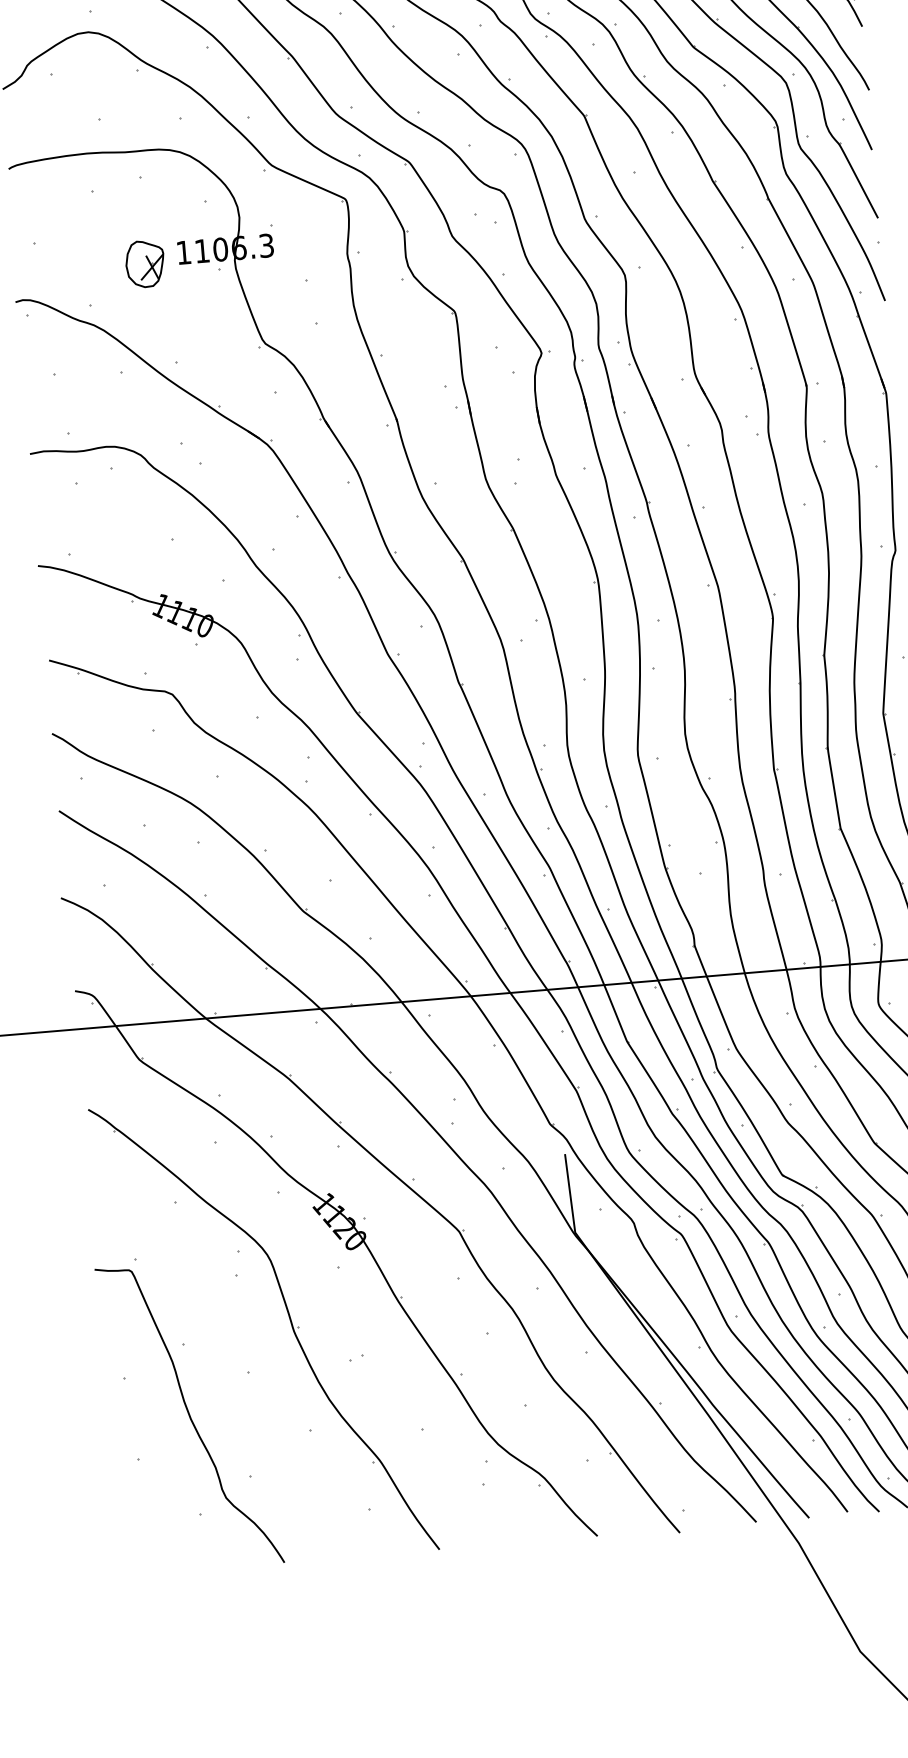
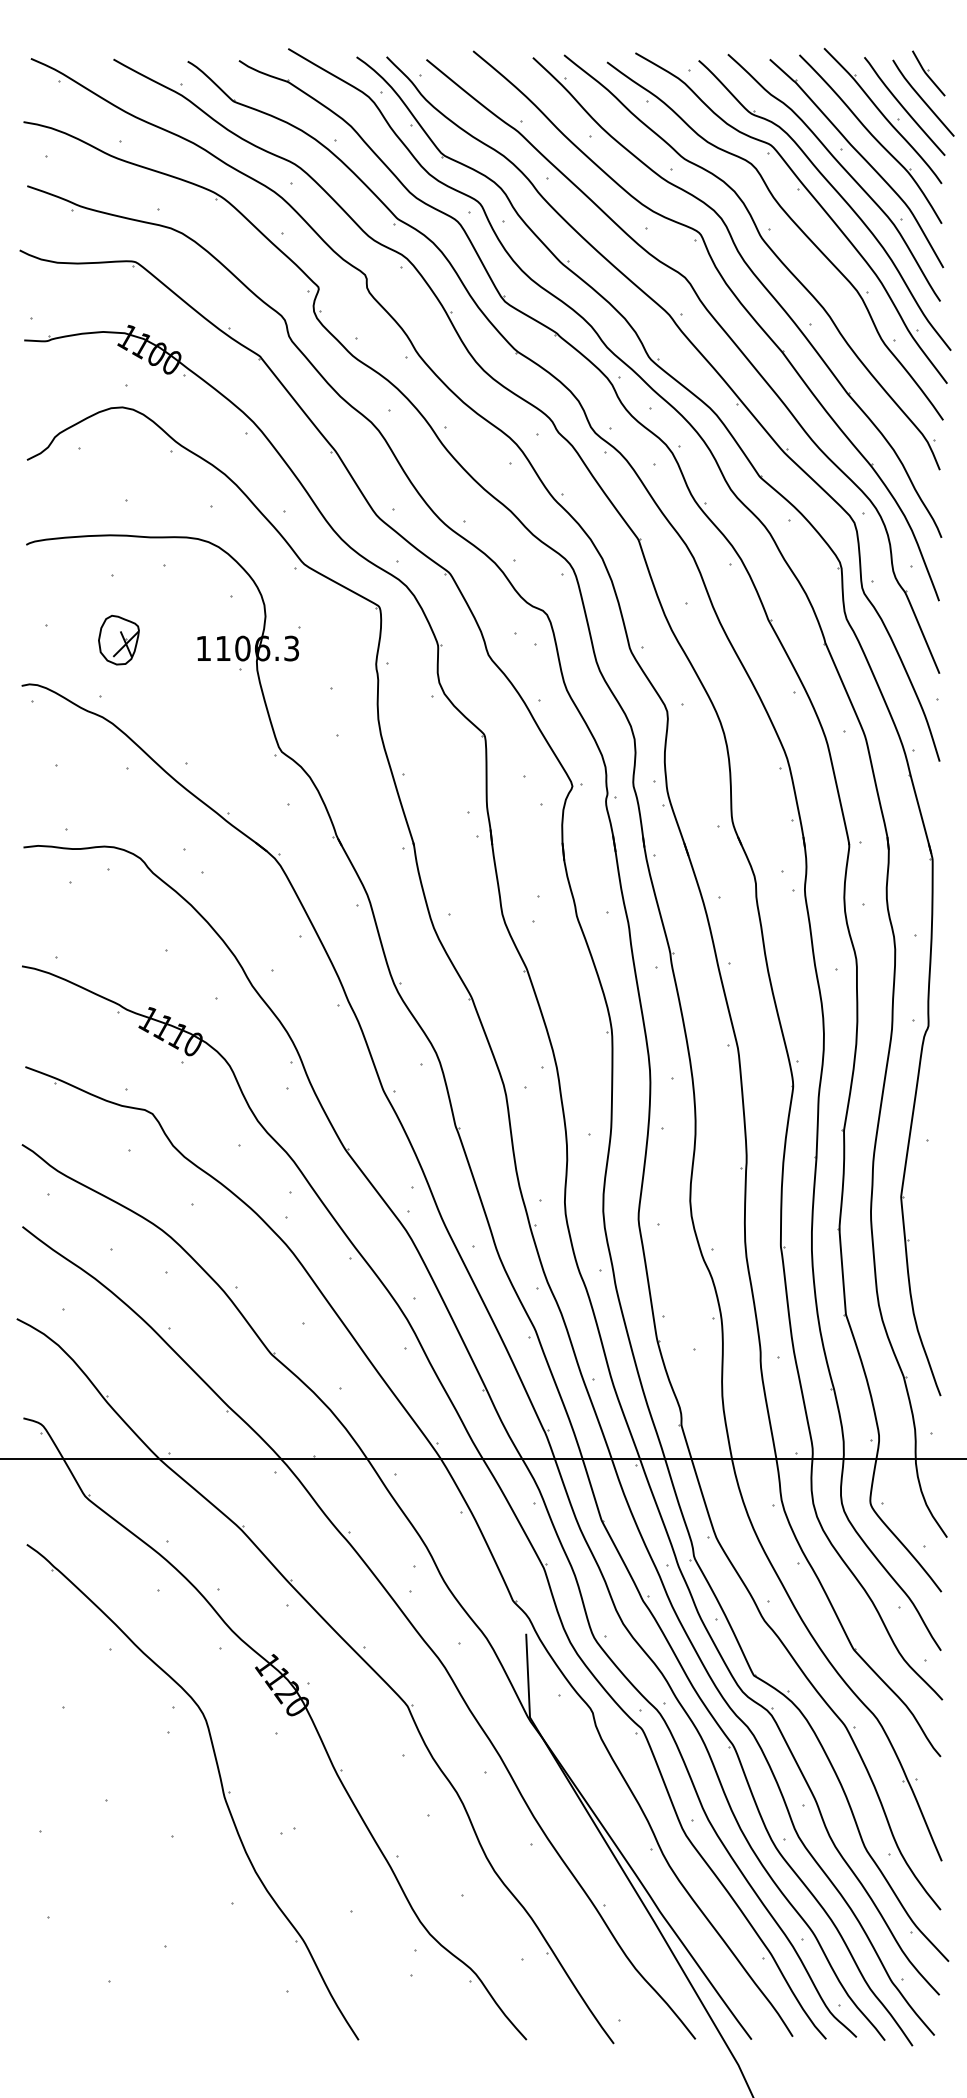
part: (144, 263) -> (118, 639), moved
curve: (189, 1415) -> (106, 1876), removed

